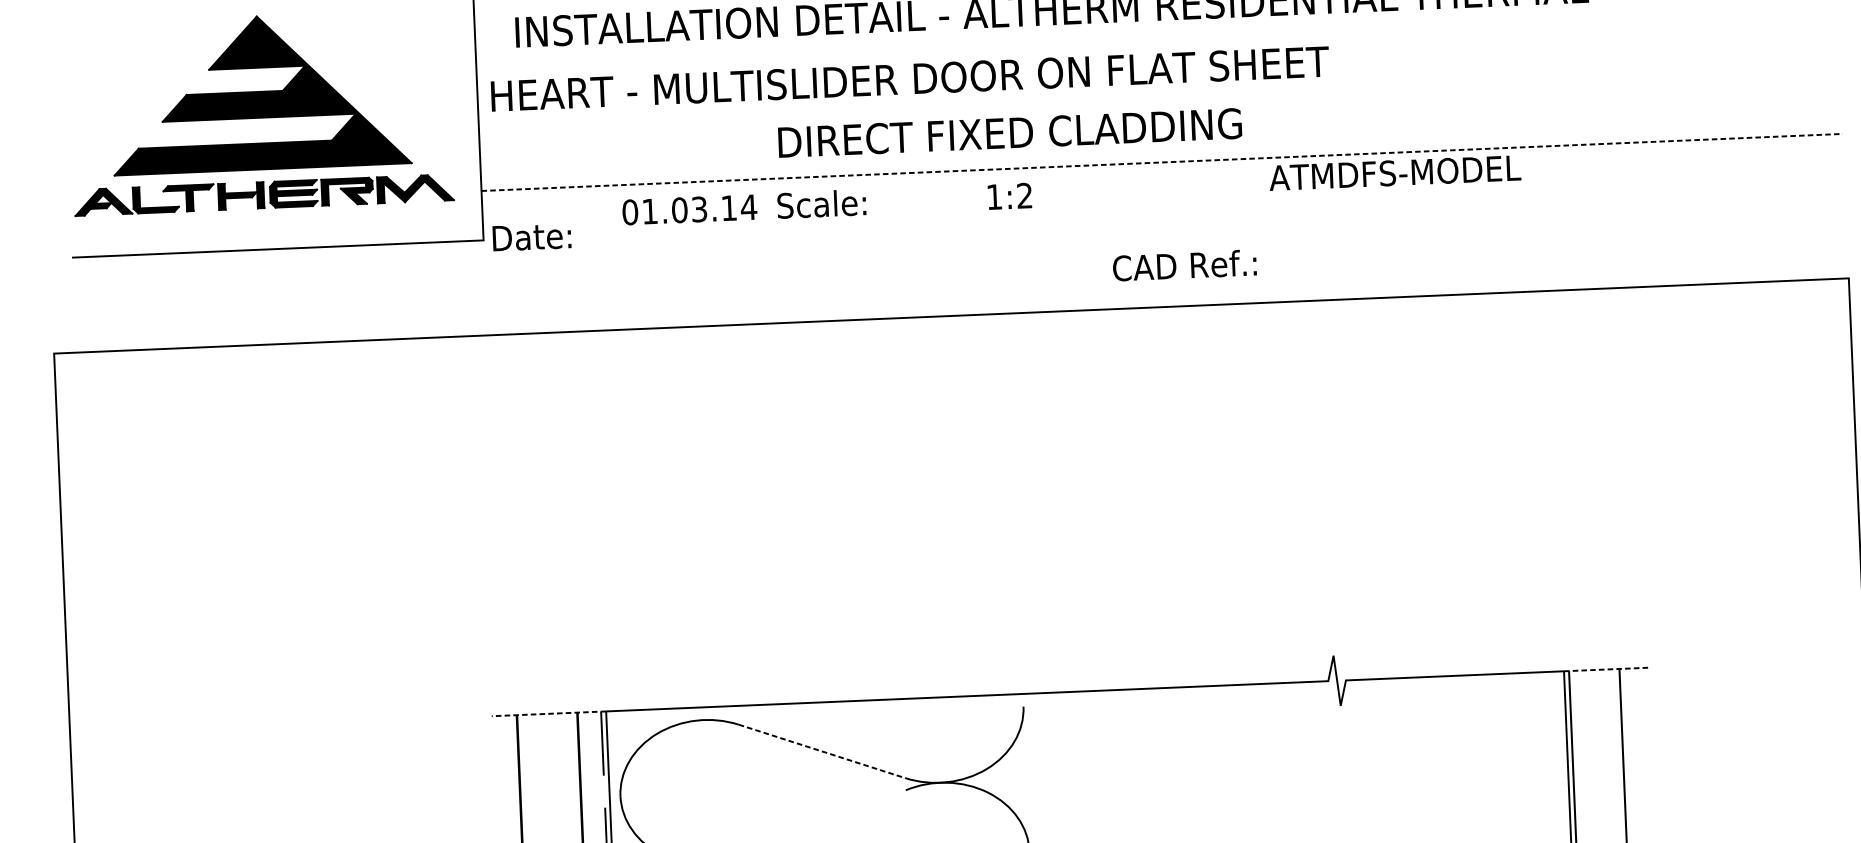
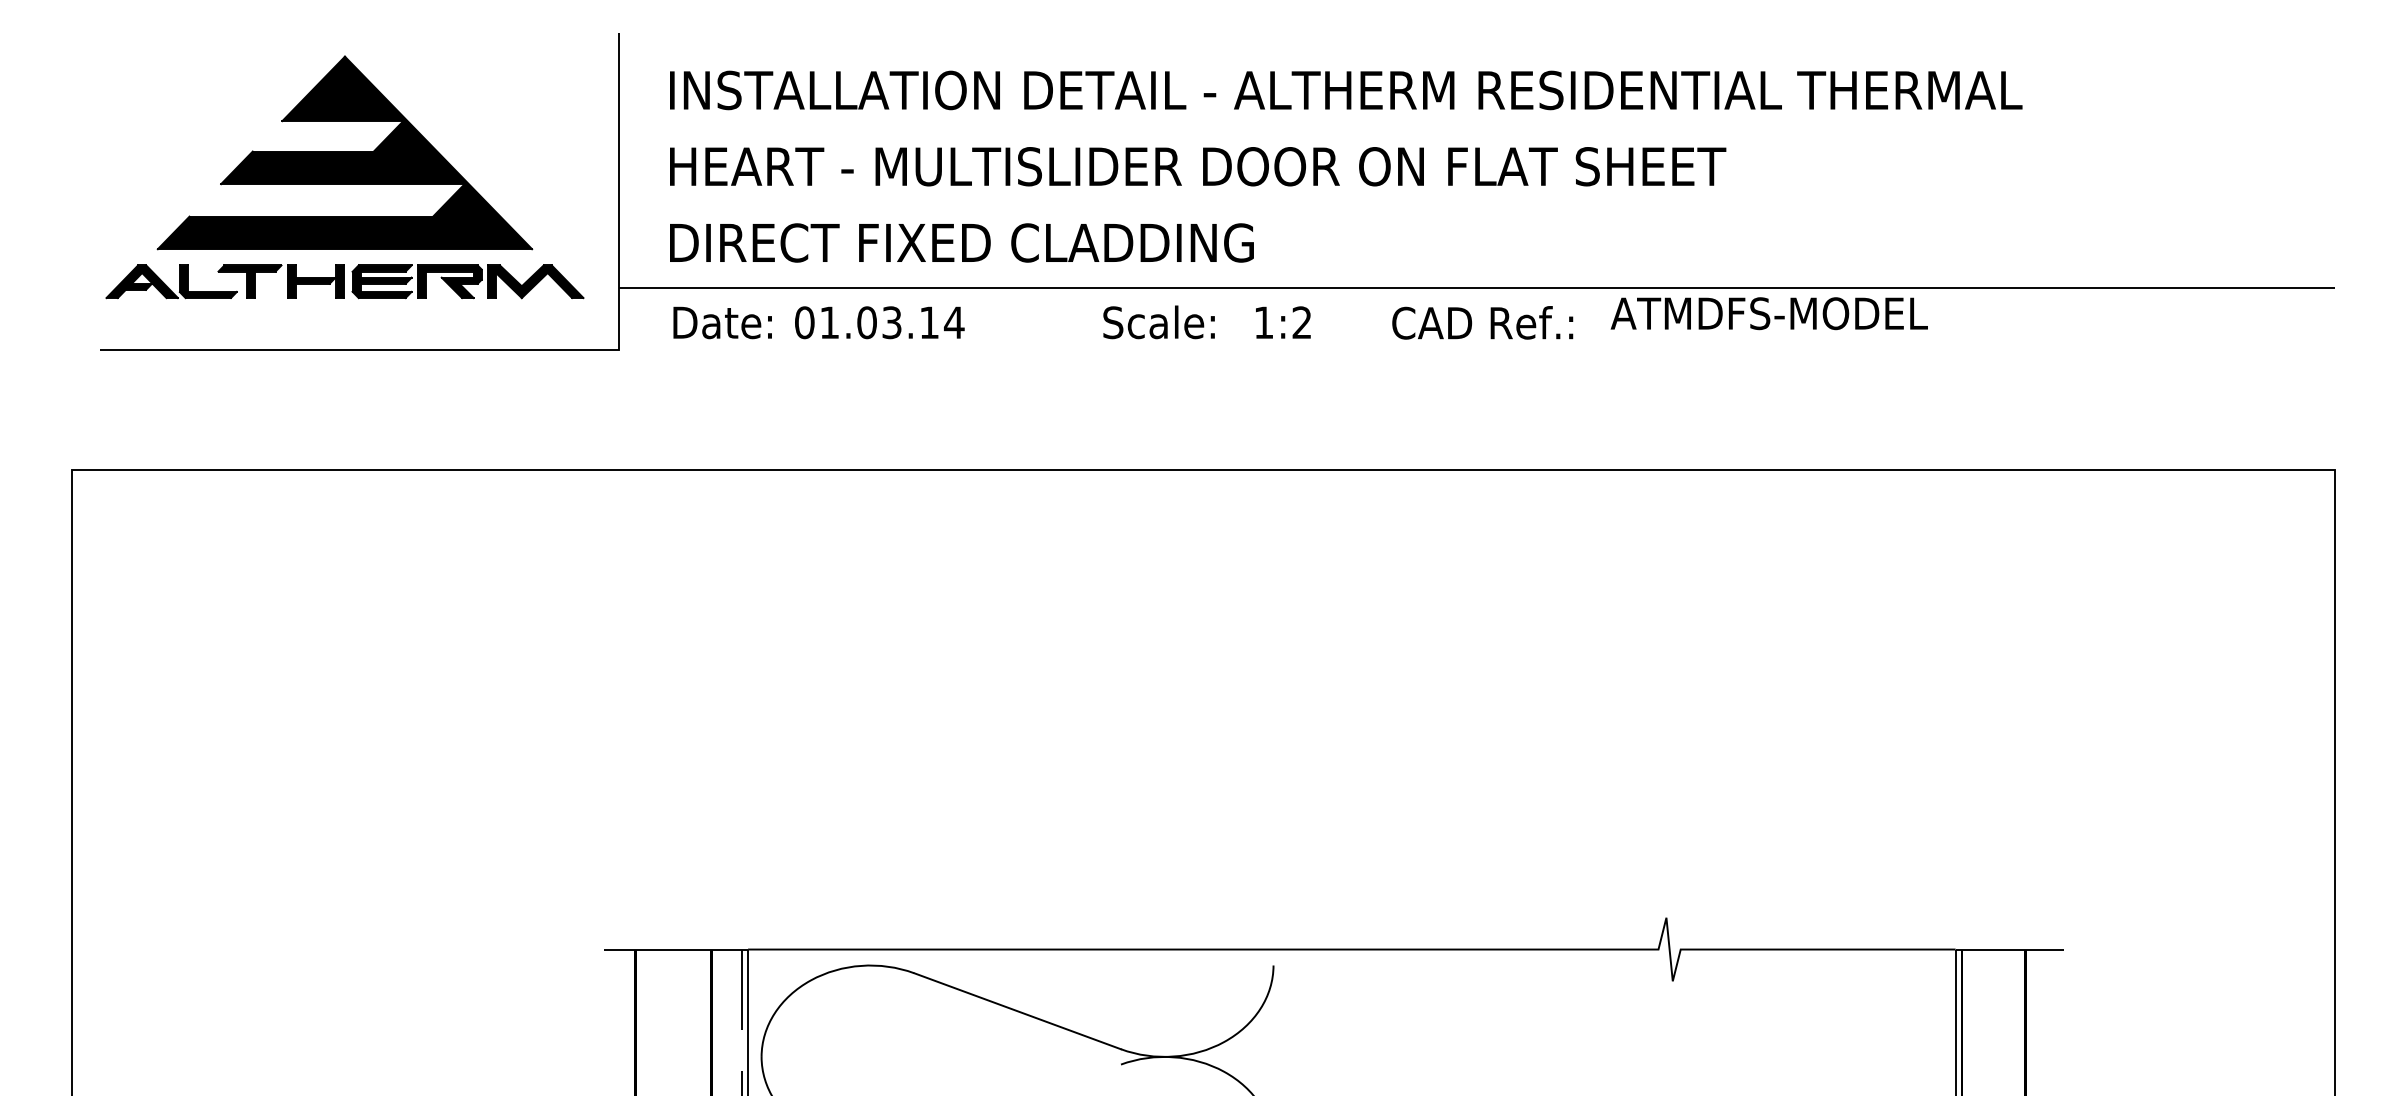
text: (910, 78) -> (1198, 166), moved
text: (1009, 132) -> (961, 242), moved
line: (1162, 162) -> (1477, 287), dashed -> solid
text: (821, 204) -> (1158, 322), moved
text: (531, 236) -> (722, 322), moved
text: (1184, 265) -> (1482, 322), moved
line: (1607, 669) -> (2010, 949), dashed -> solid
line: (548, 713) -> (675, 949), dashed -> solid
line: (822, 751) -> (1018, 1011), dashed -> solid

